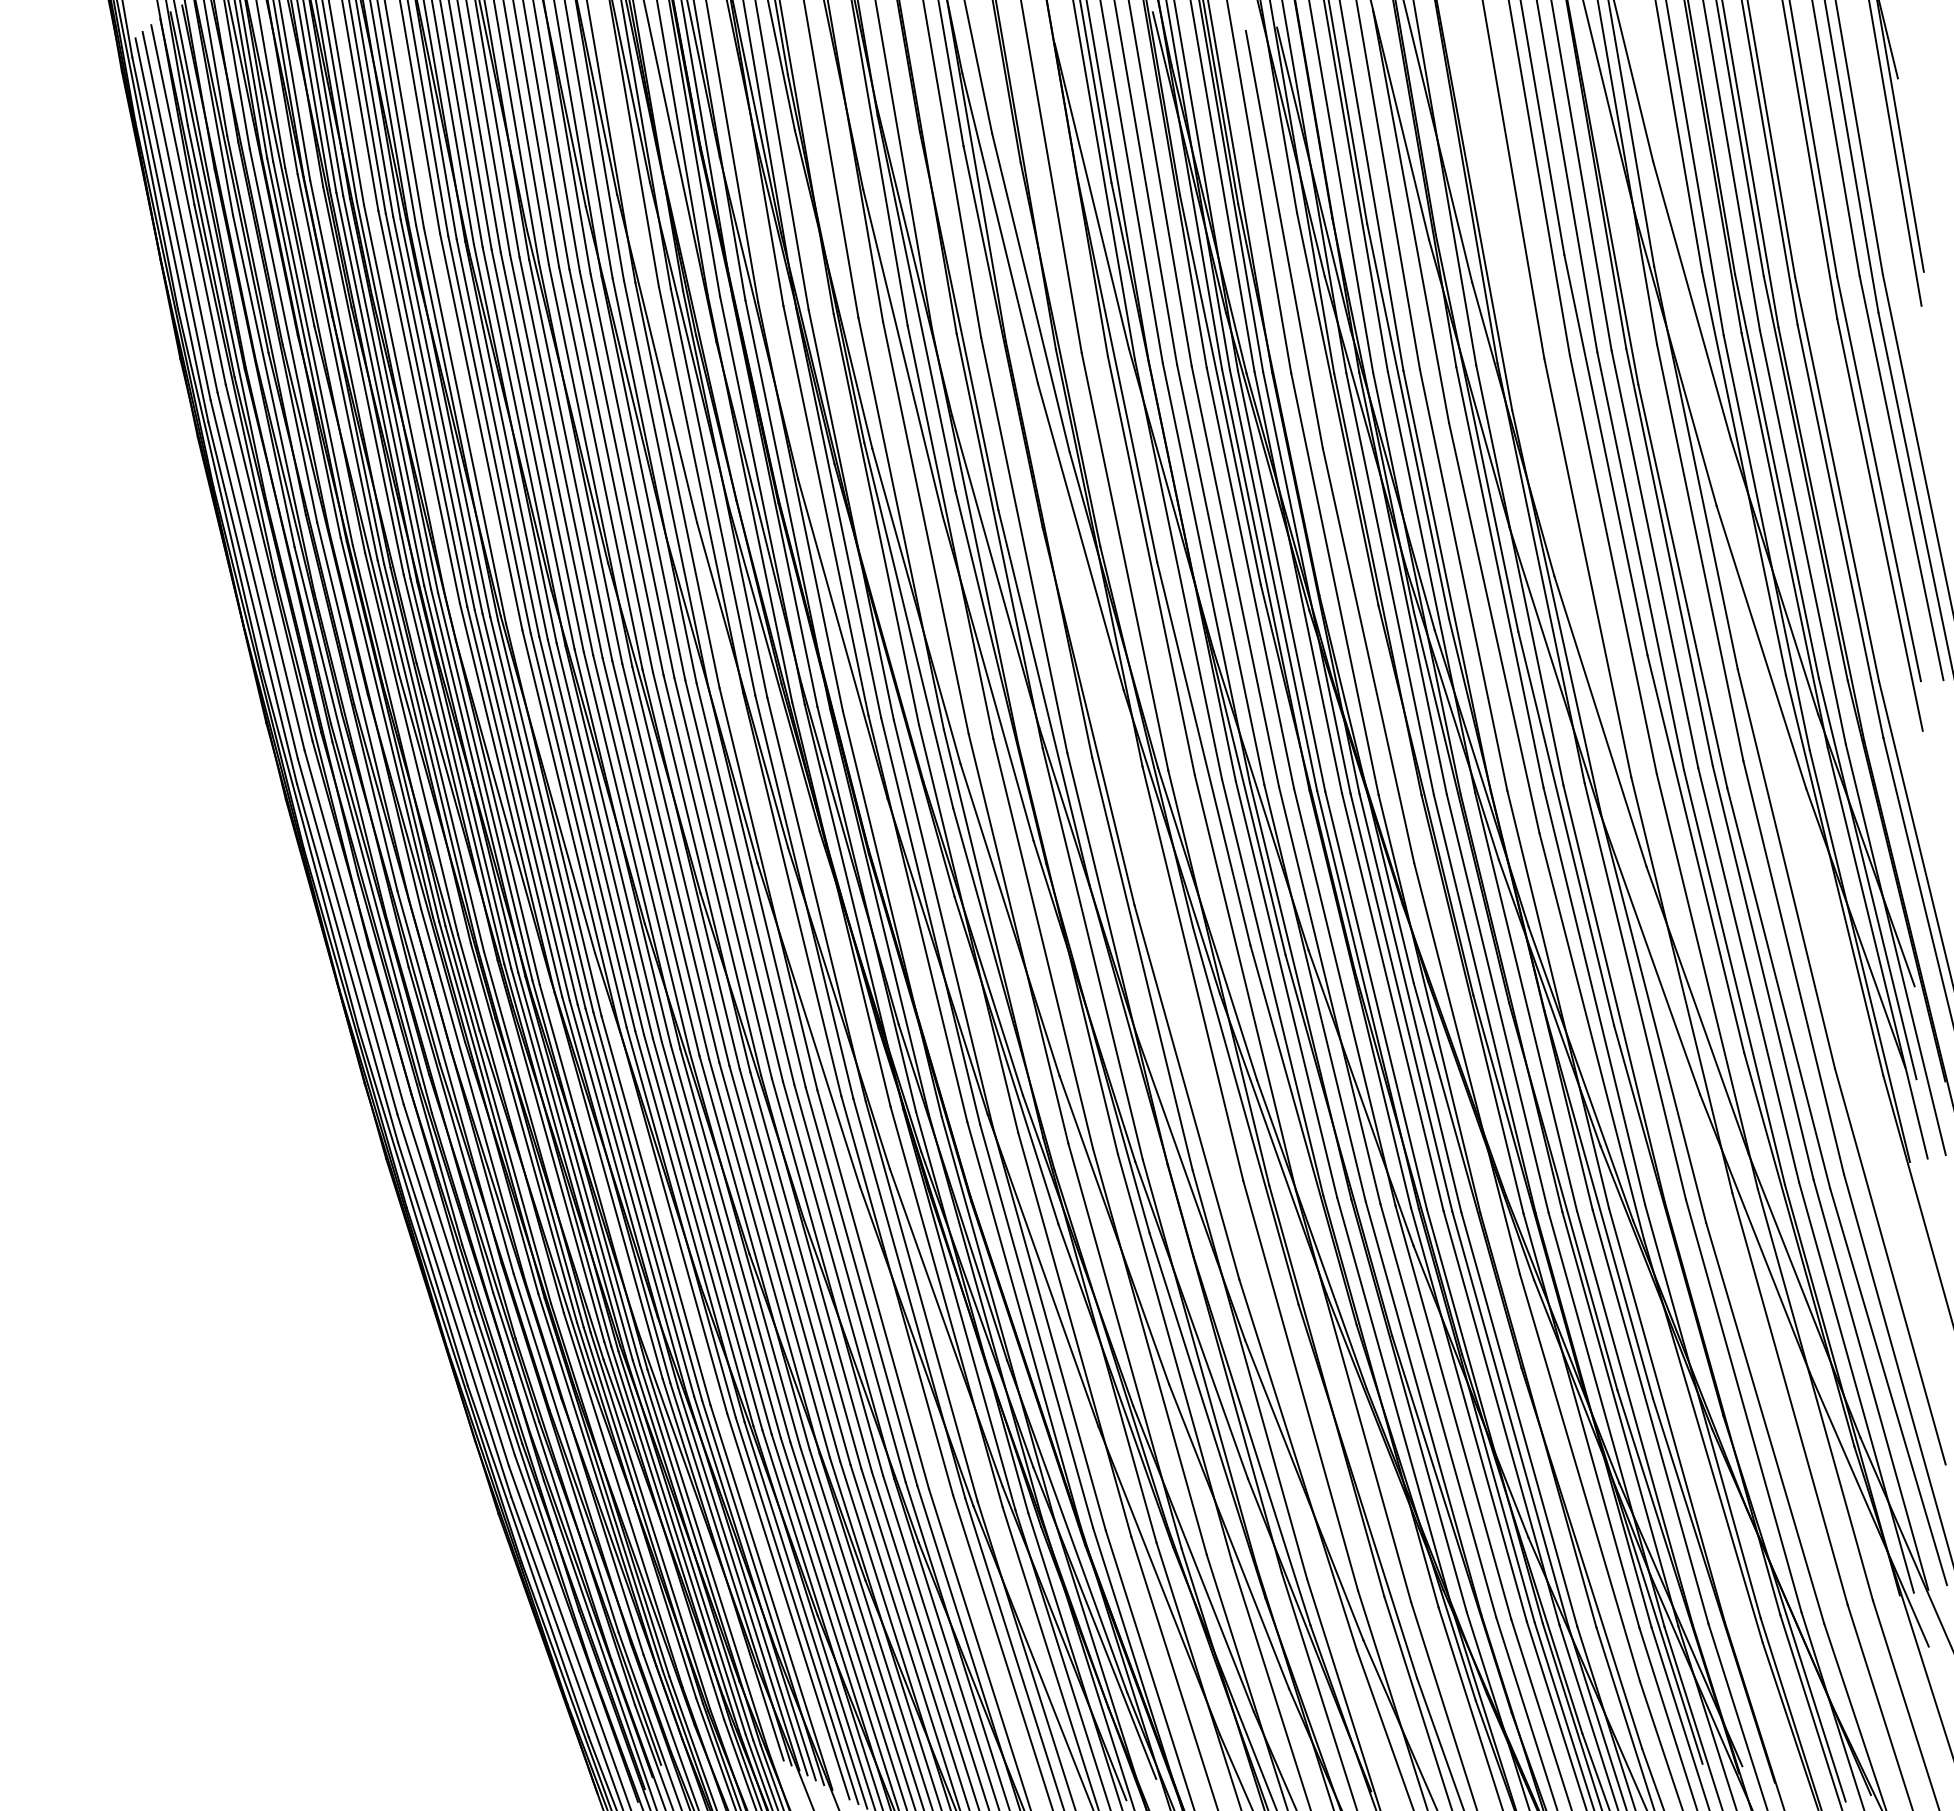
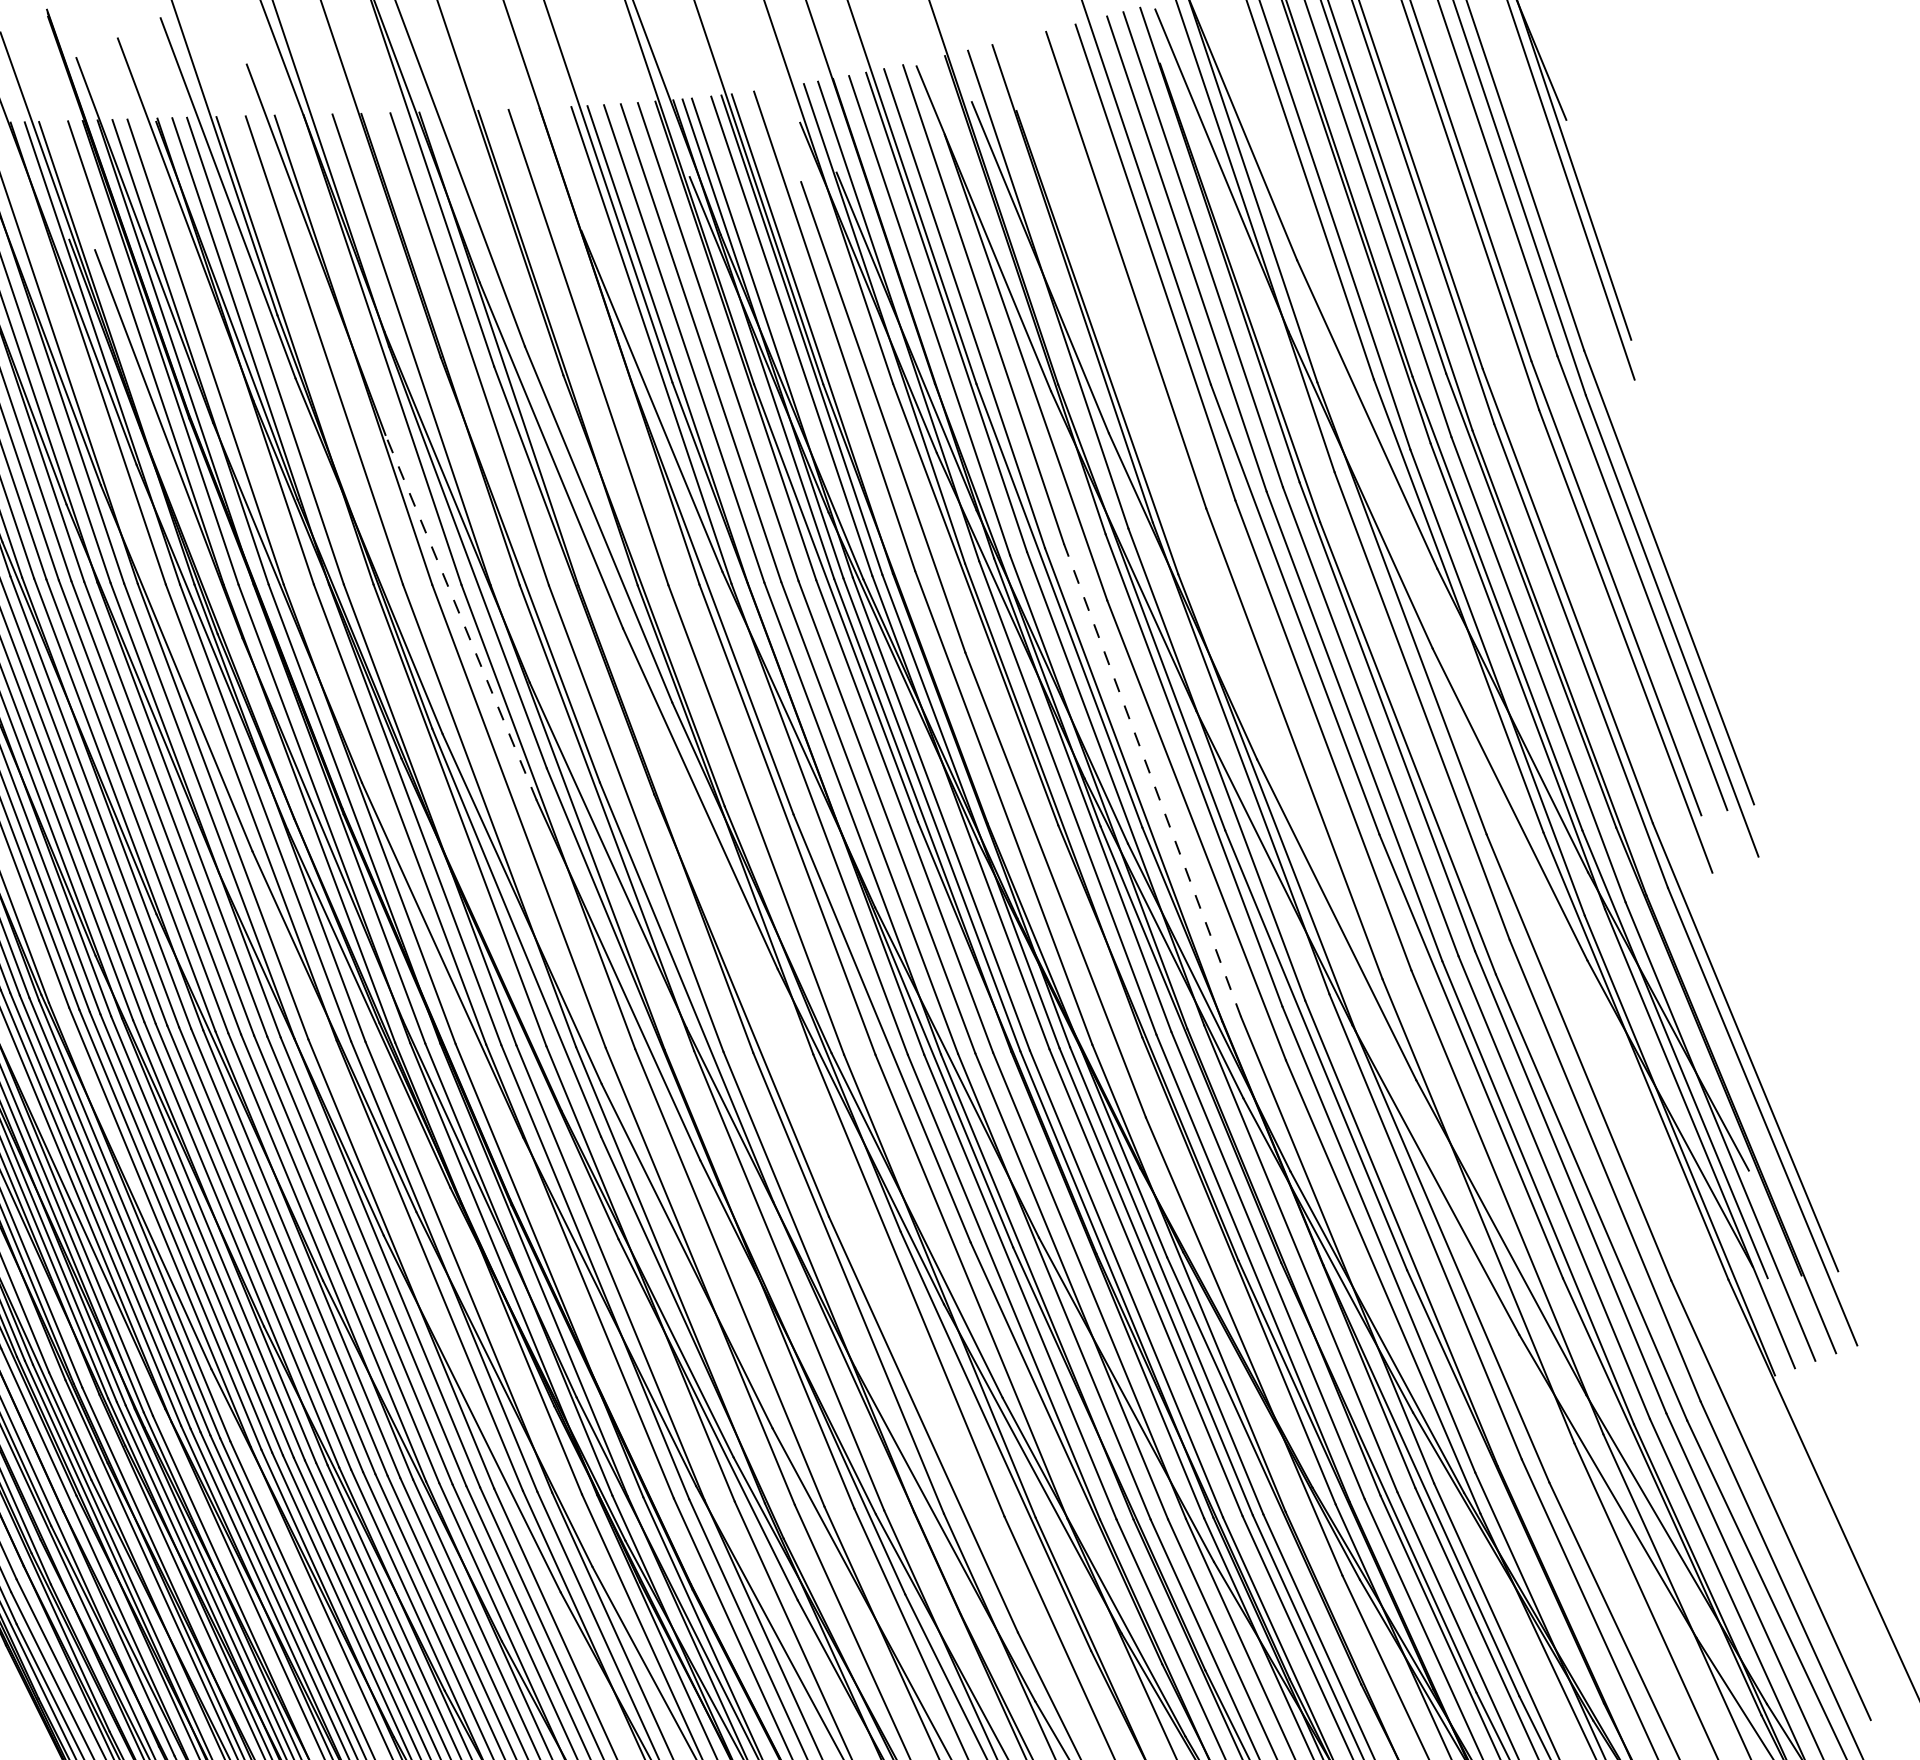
line: (902, 352) -> (460, 616), solid -> dashed
line: (1463, 579) -> (1152, 779), solid -> dashed

